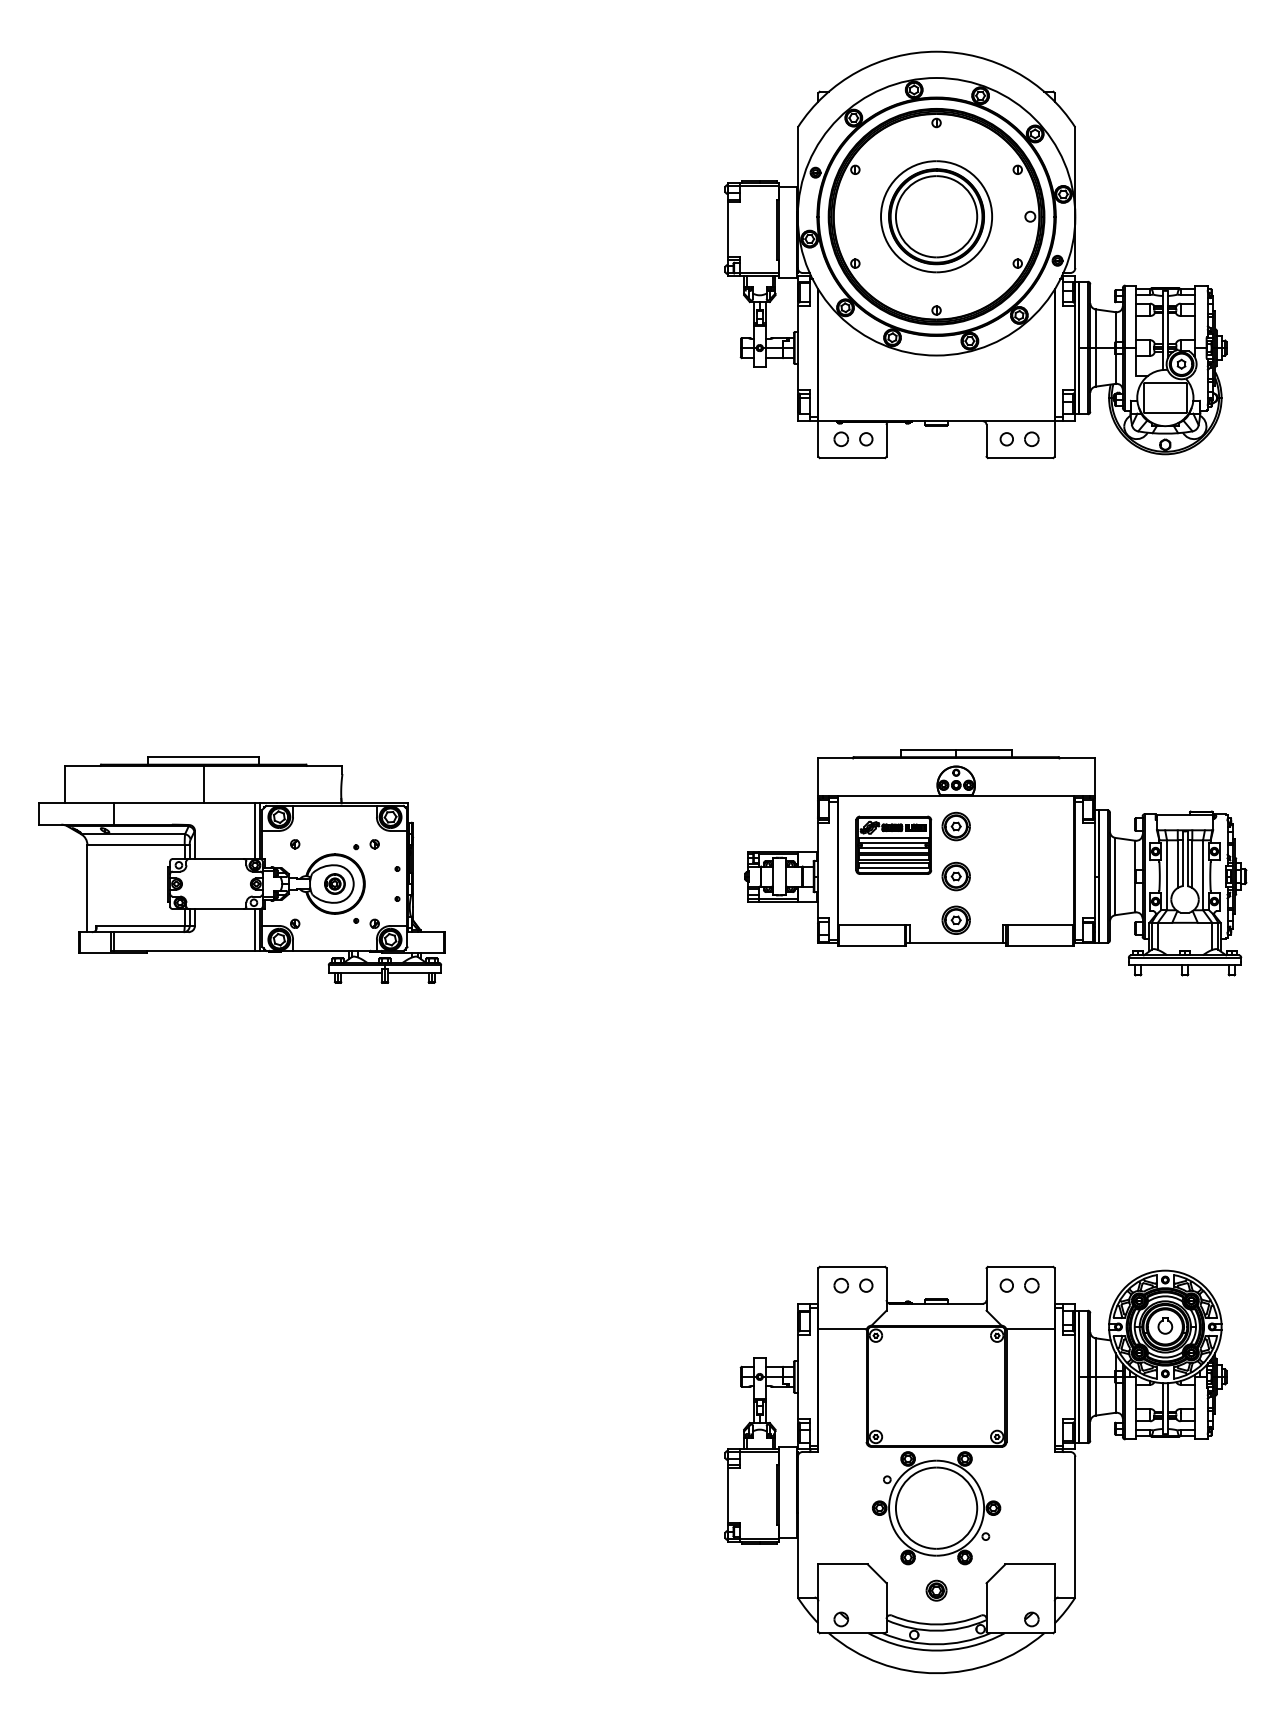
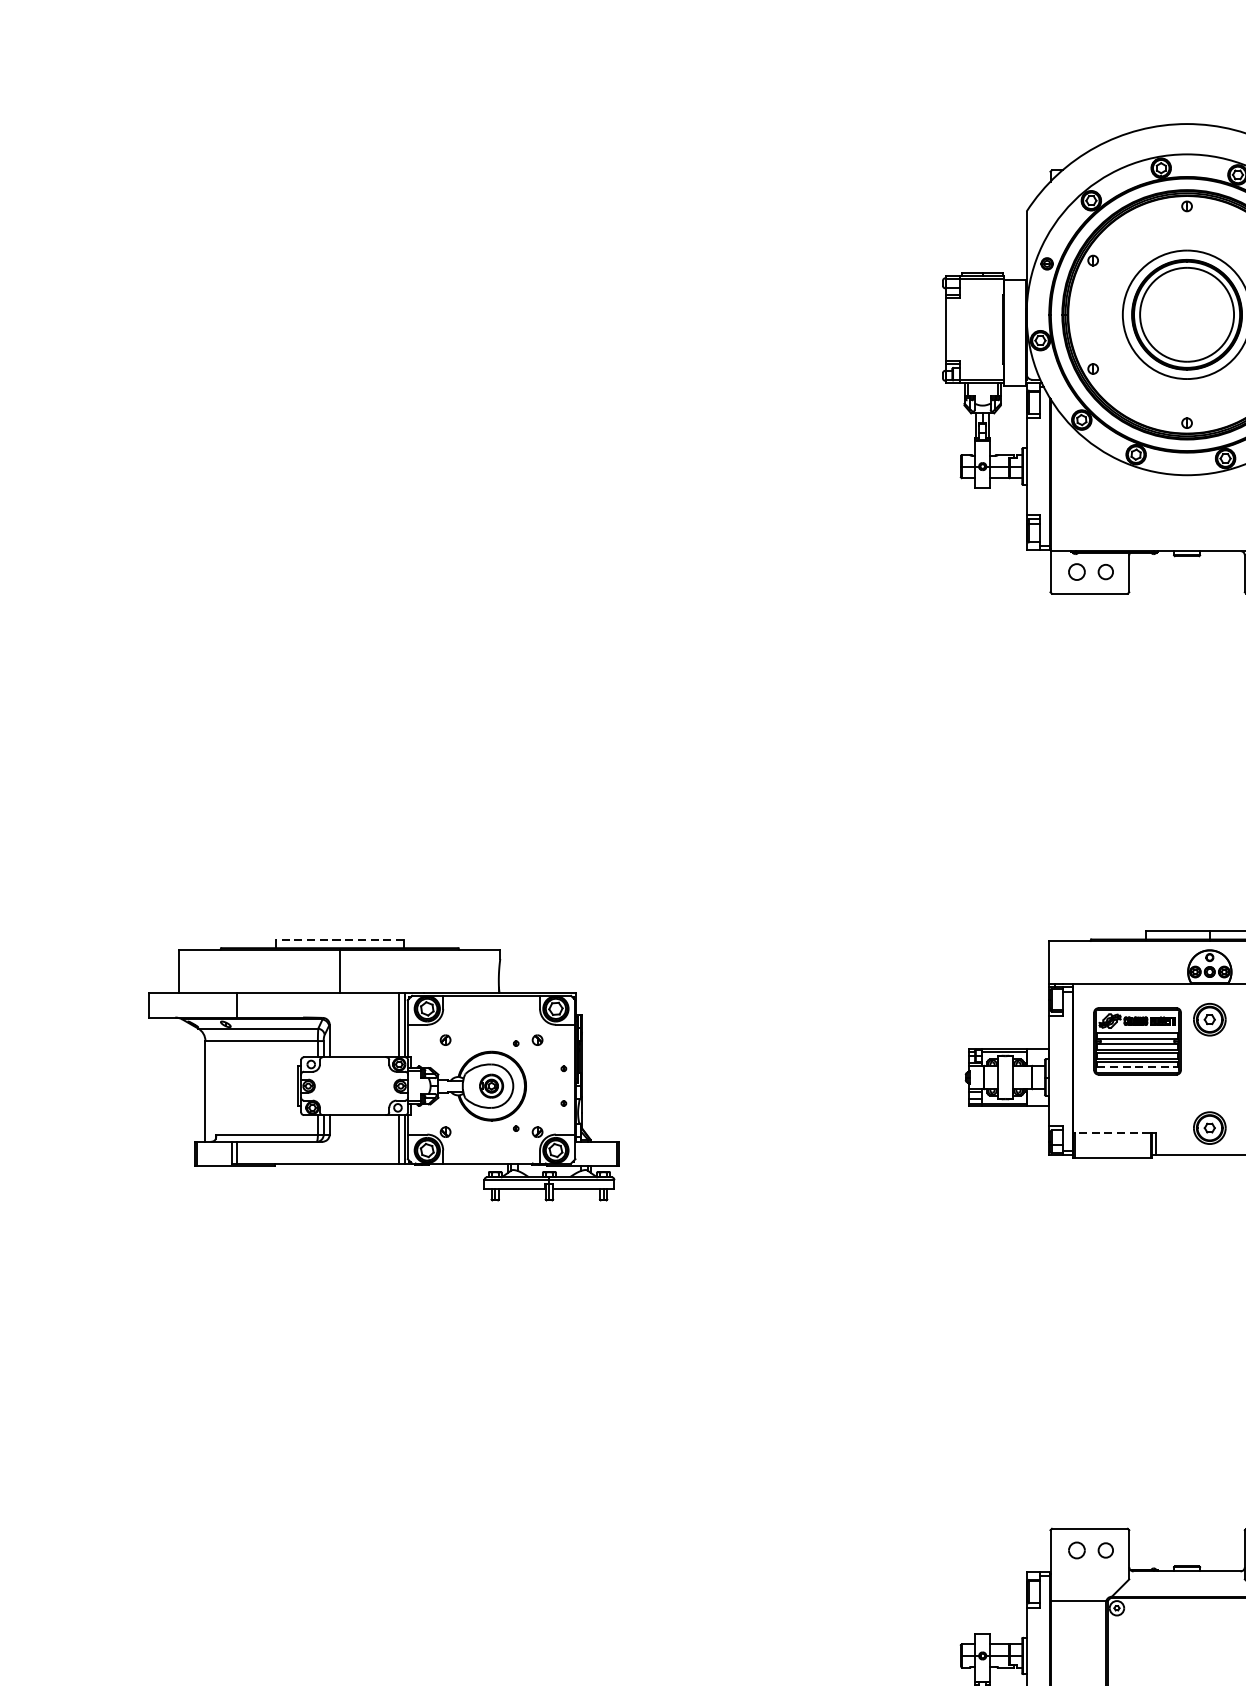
line: (203, 757) -> (339, 939), solid -> dashed
line: (894, 867) -> (1138, 1067), solid -> dashed
part: (955, 876) -> (1208, 1077), removed
line: (872, 924) -> (1112, 1132), solid -> dashed

